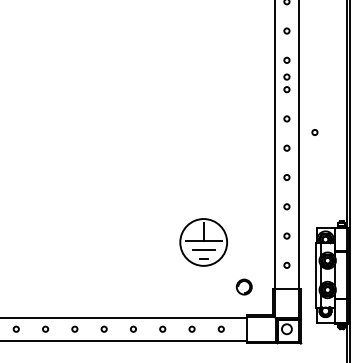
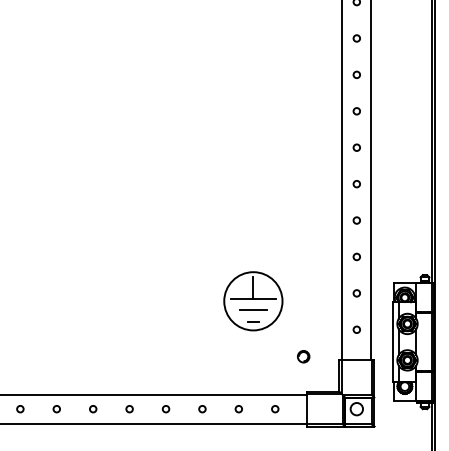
circle: (286, 76) -> (356, 94), removed
circle: (314, 132) -> (391, 164), removed
part: (243, 286) -> (302, 356), size x0.62

